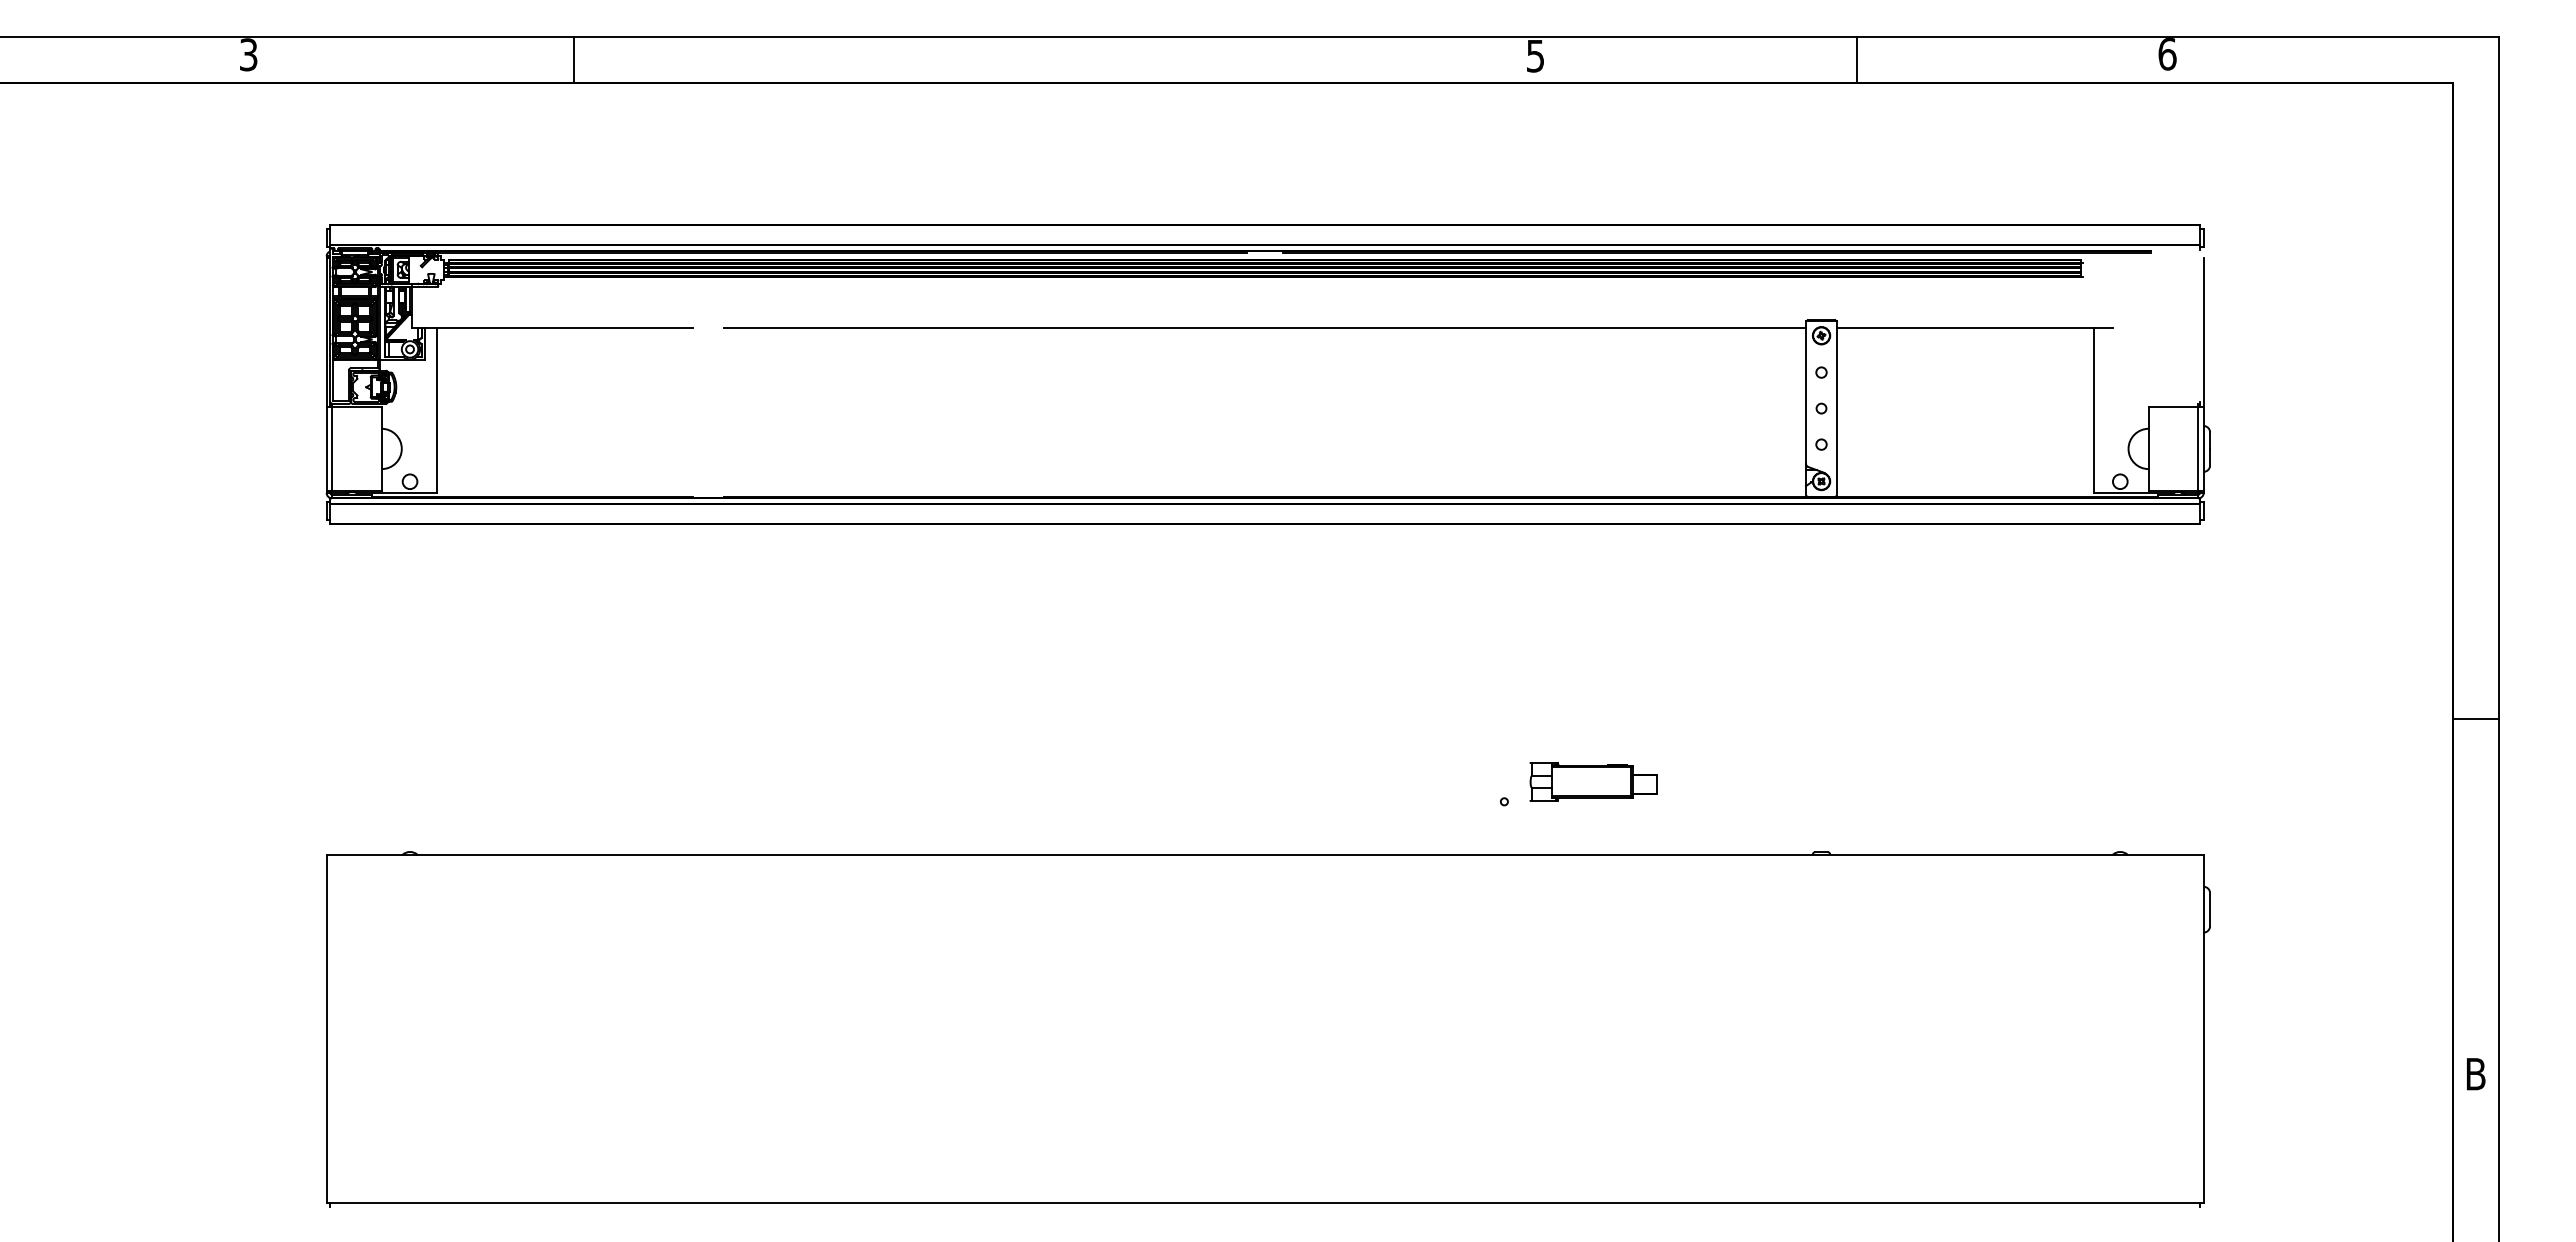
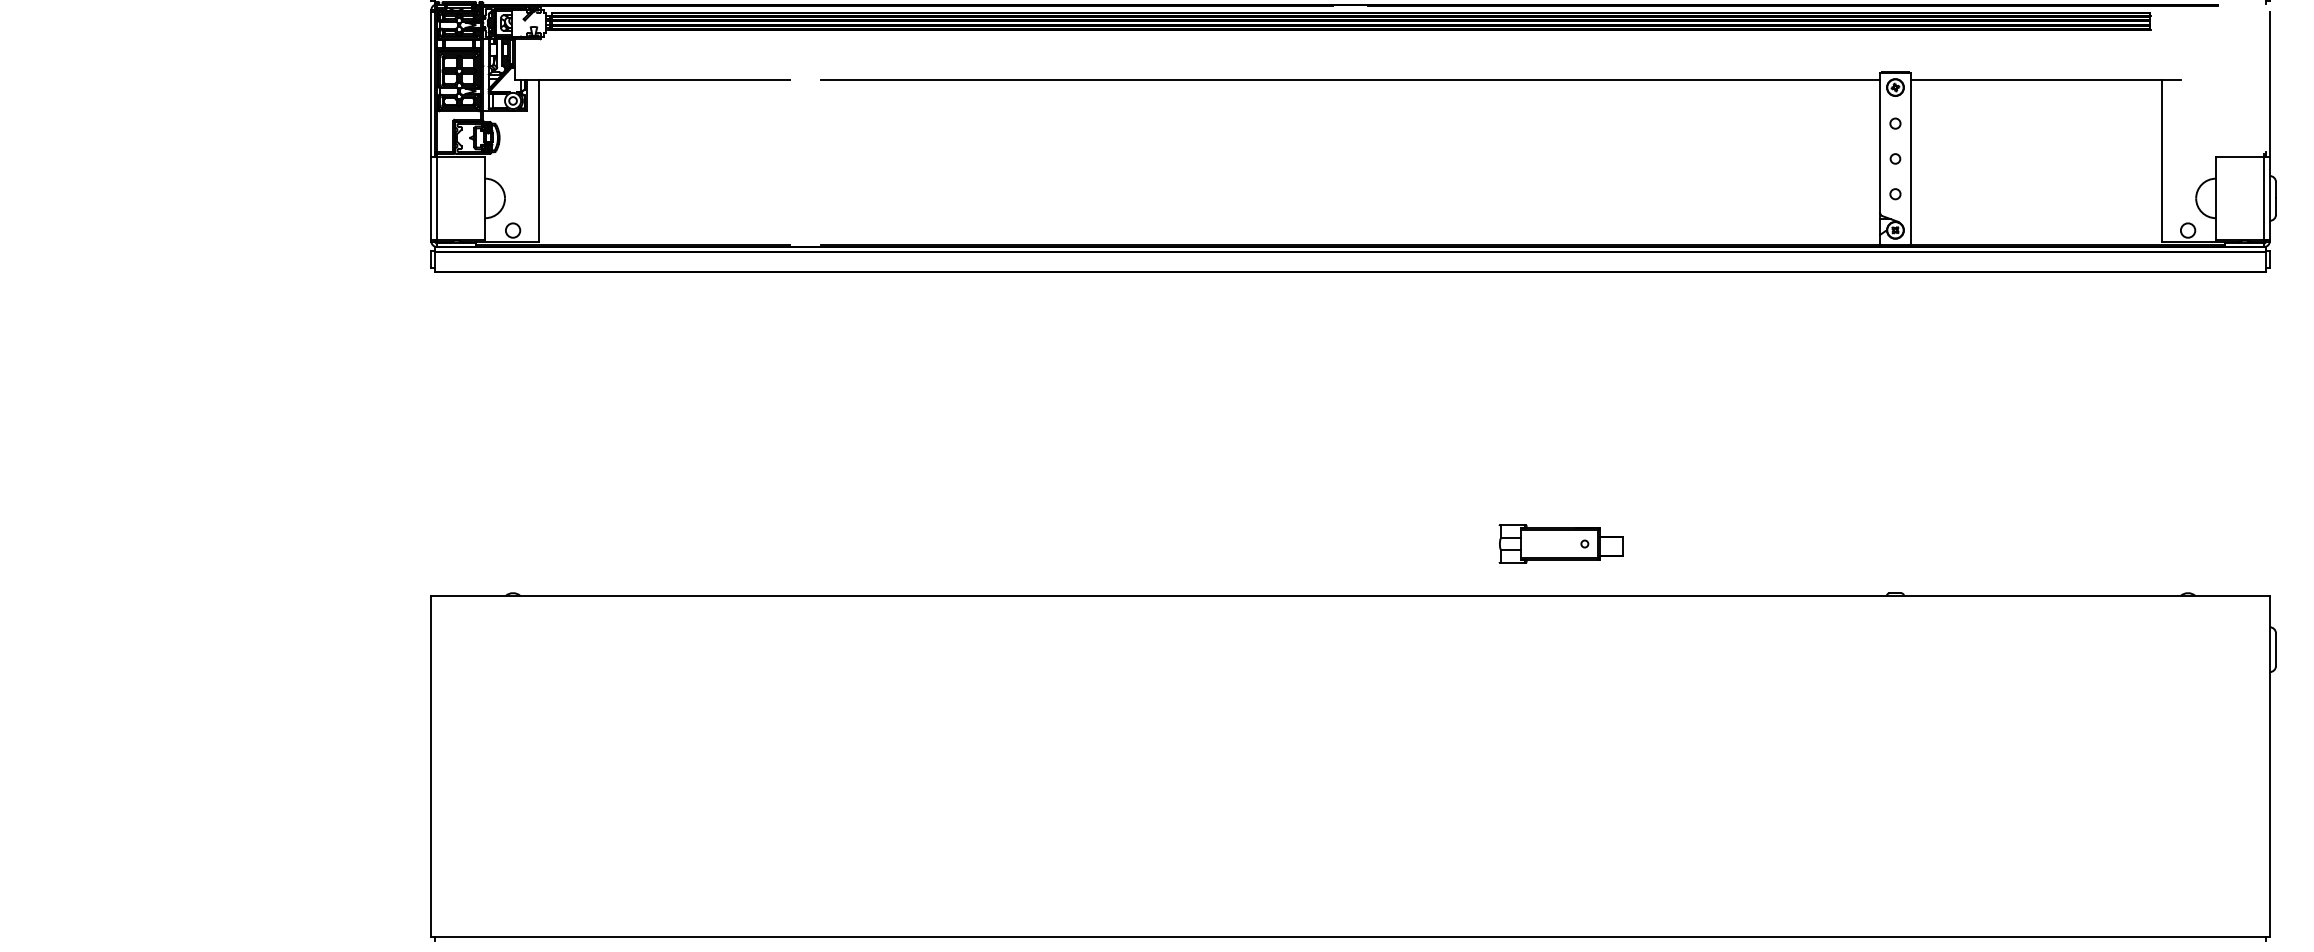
part: (1593, 781) -> (1561, 543), moved

